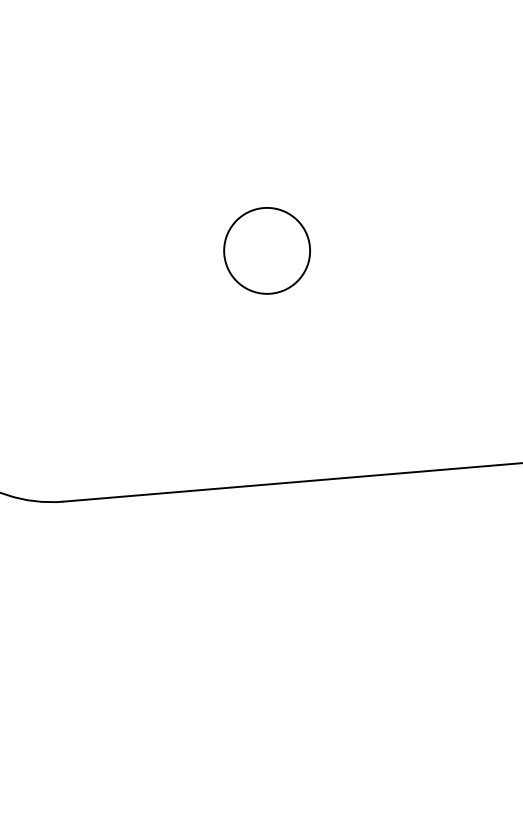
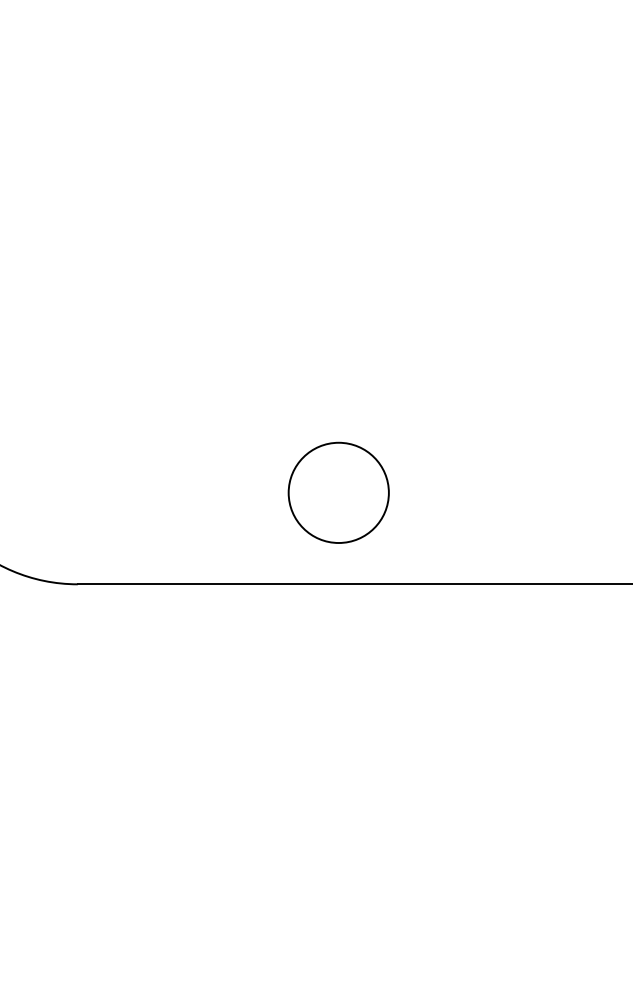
circle: (266, 250) -> (338, 492), moved

